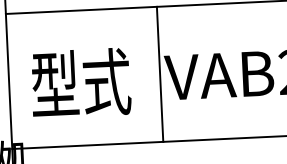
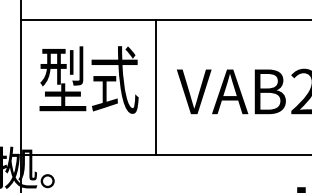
line: (160, 74) -> (156, 87), moved
text: (80, 82) -> (88, 79), moved

